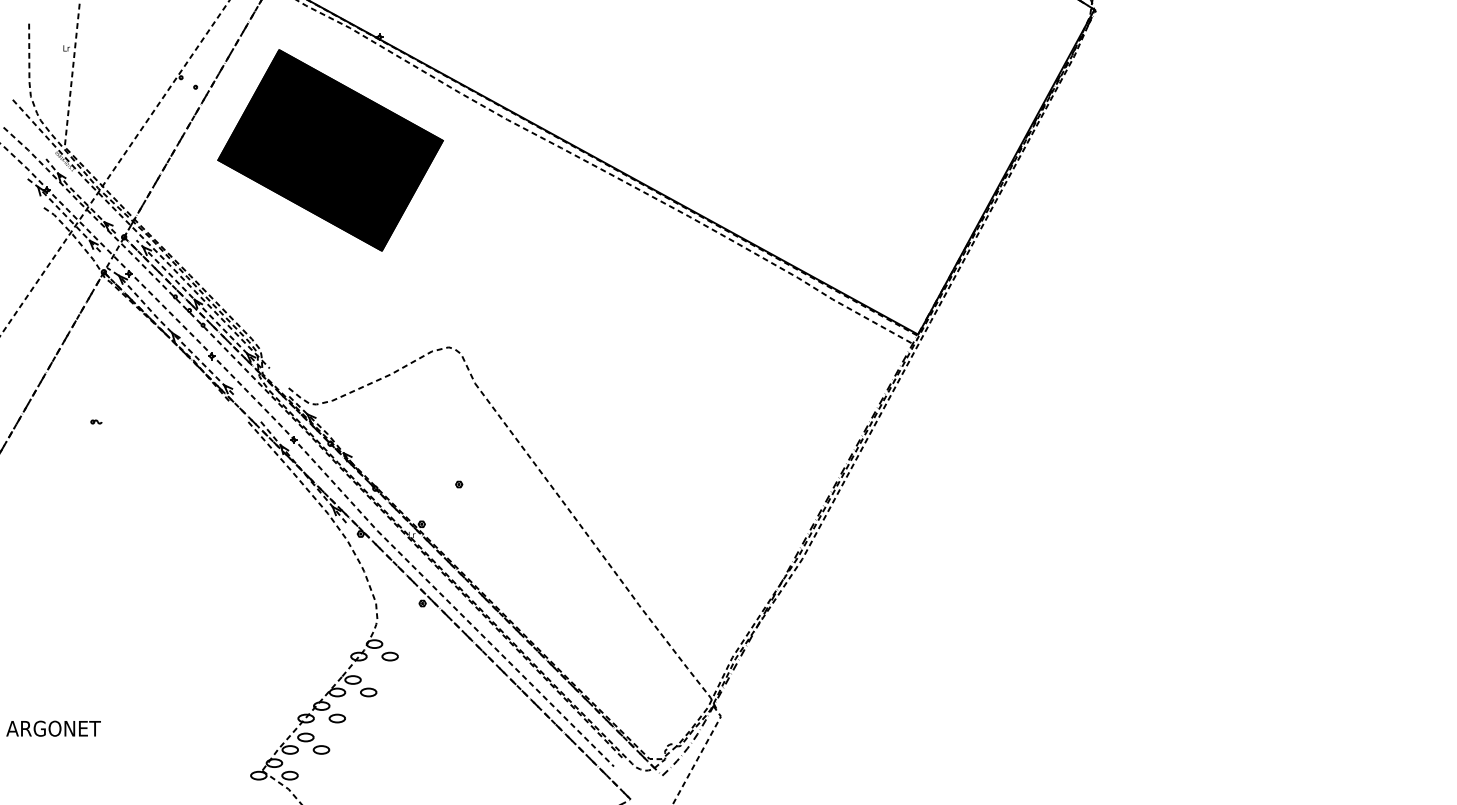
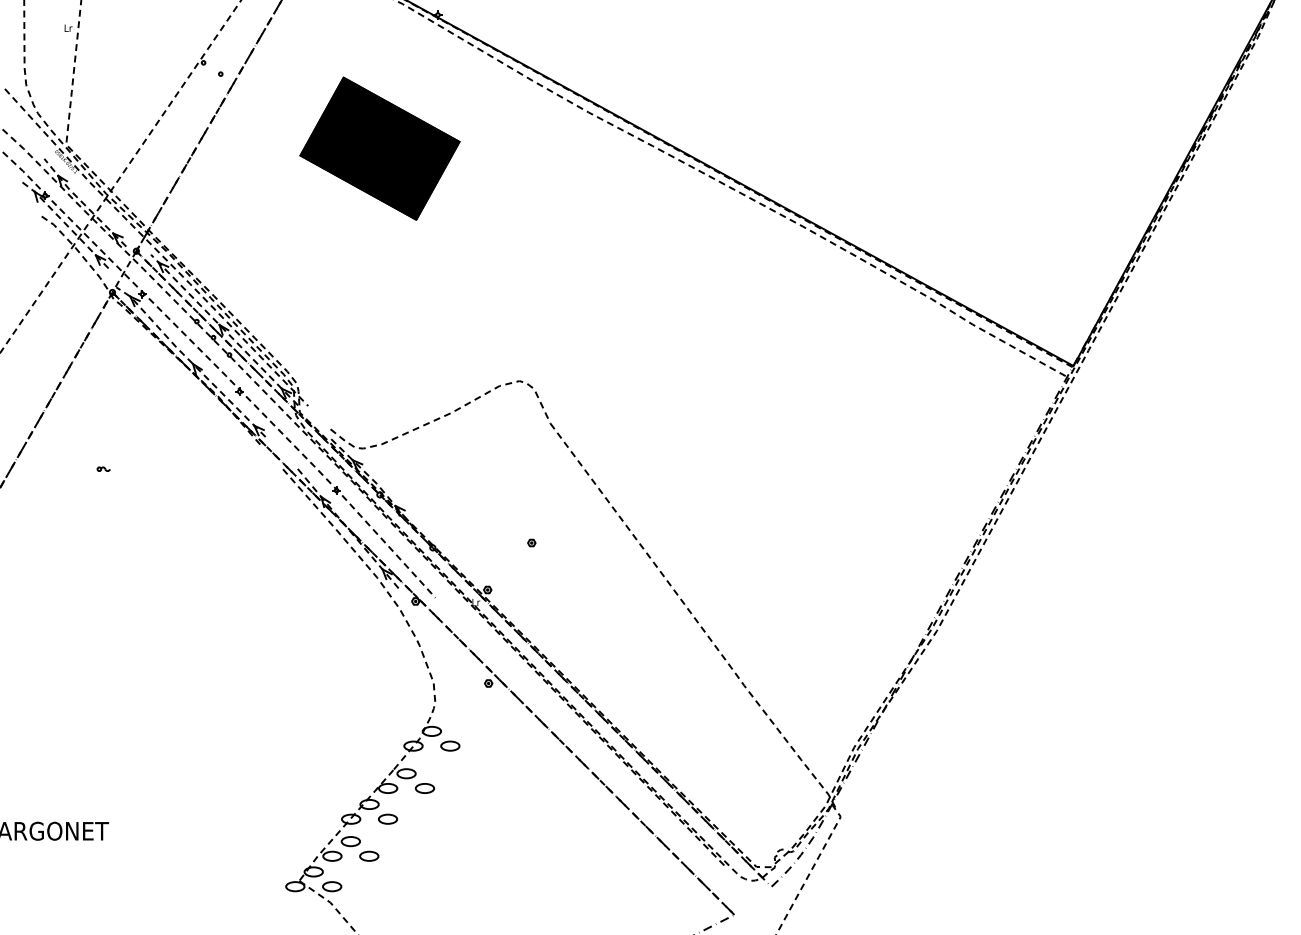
part: (330, 150) -> (379, 148), size x0.6
line: (495, 648) -> (574, 736), removed

